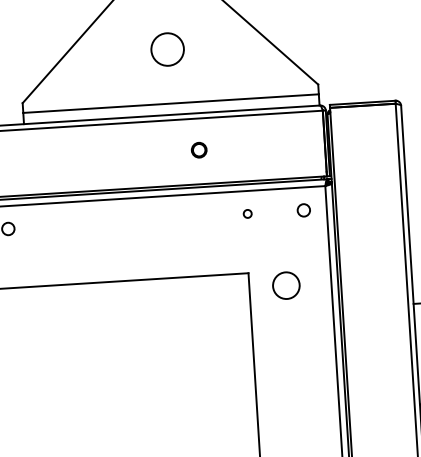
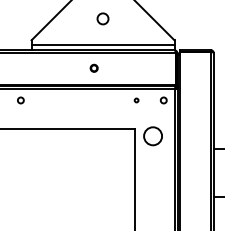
circle: (166, 48) -> (102, 18), size x0.7
part: (197, 148) -> (93, 67), moved
circle: (285, 284) -> (152, 135), size x1.4

